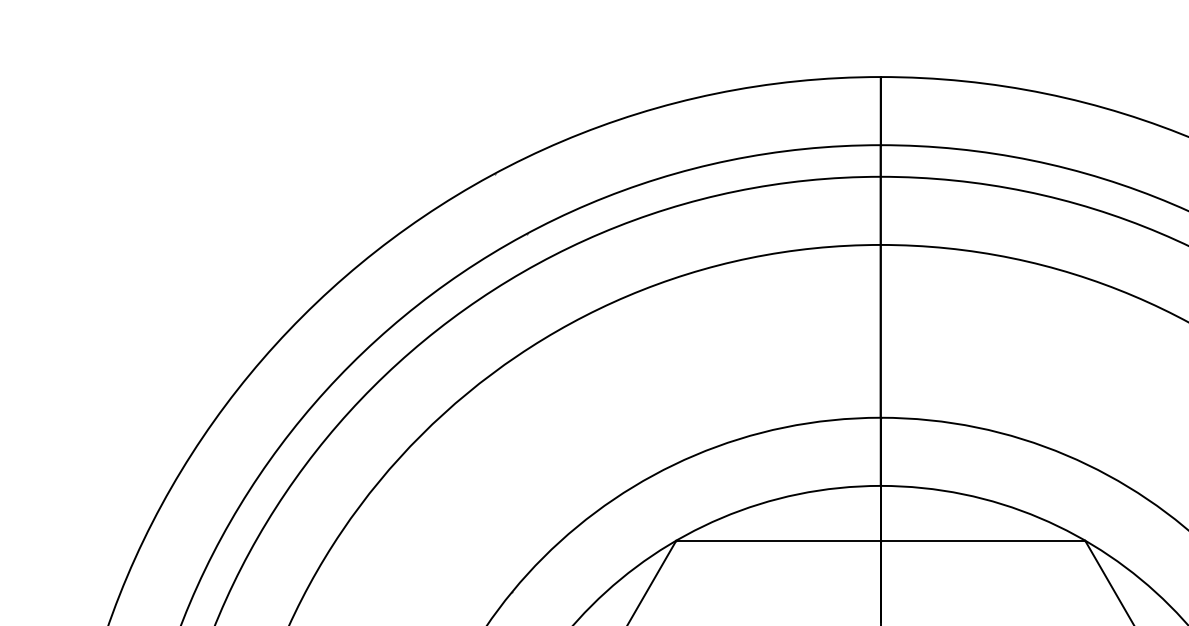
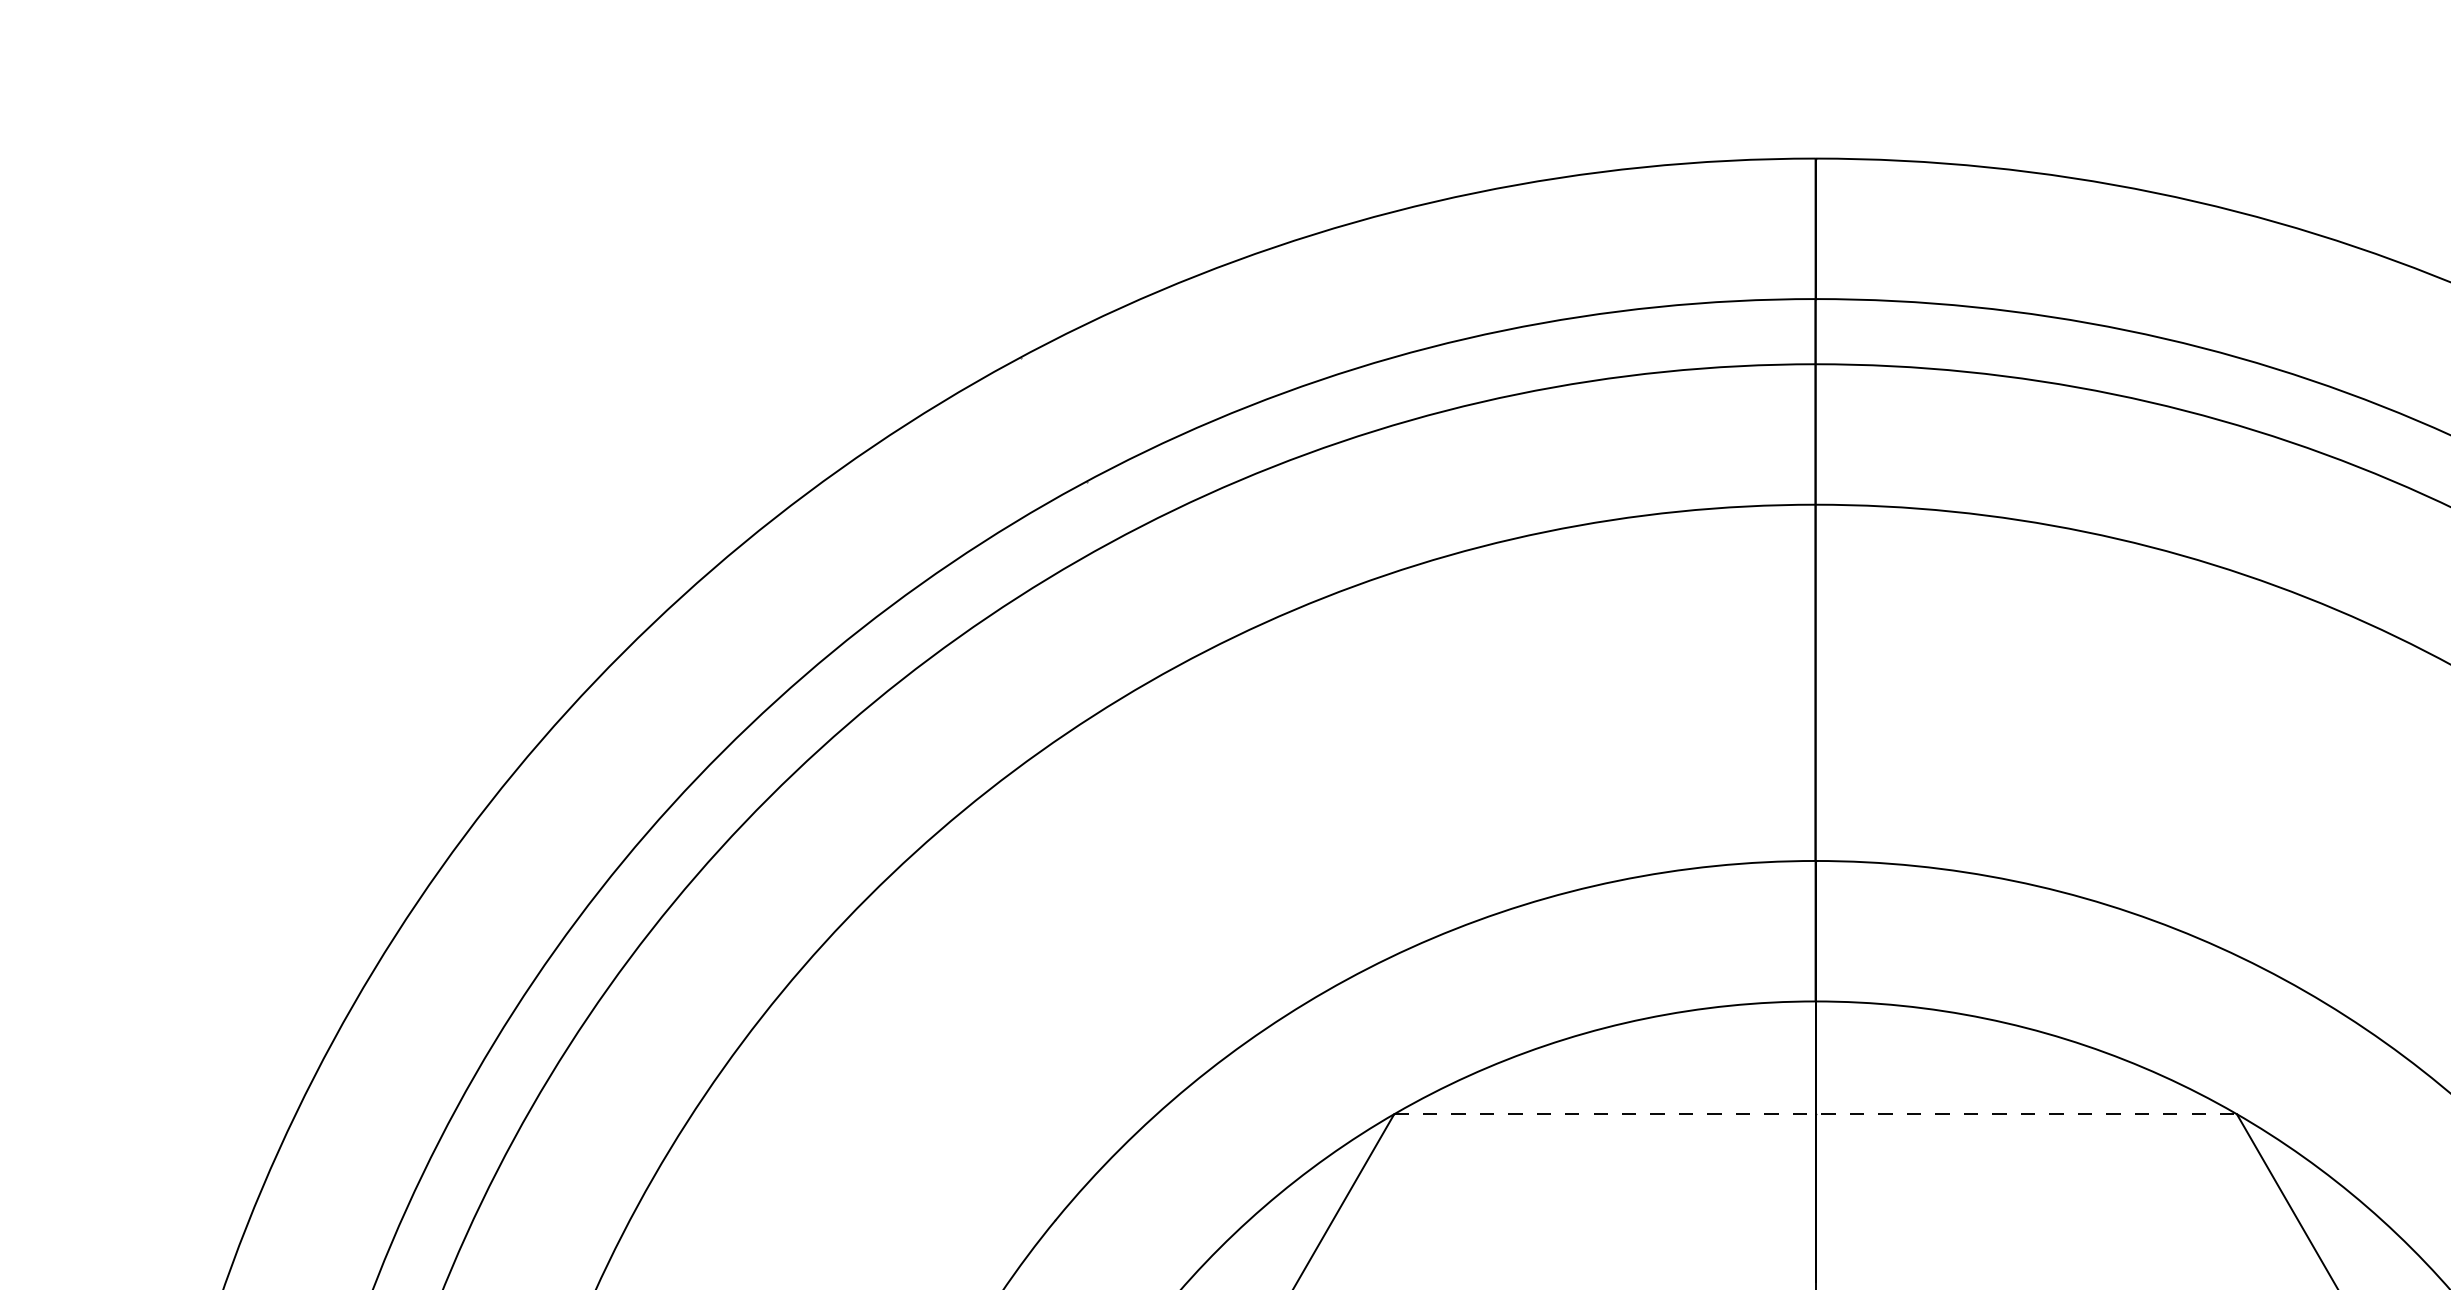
line: (881, 540) -> (1817, 1113), solid -> dashed

